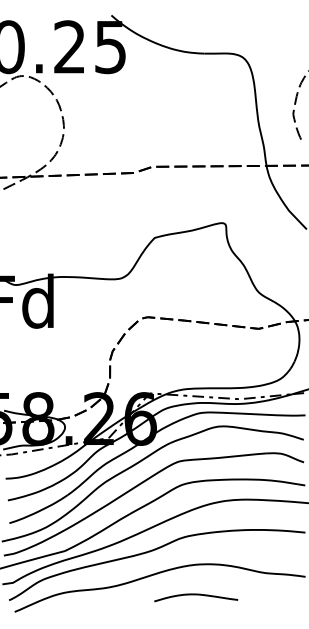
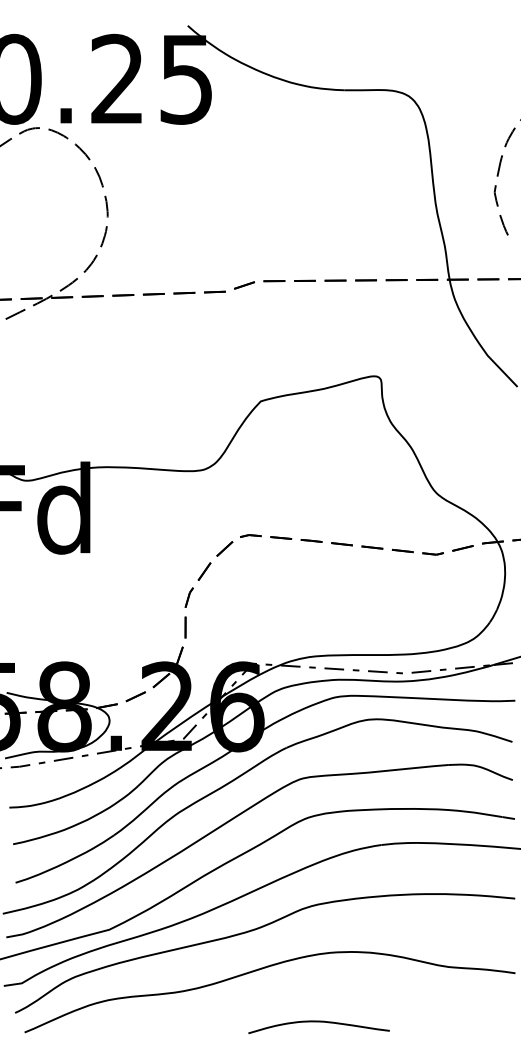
curve: (196, 595) -> (319, 1023), moved

